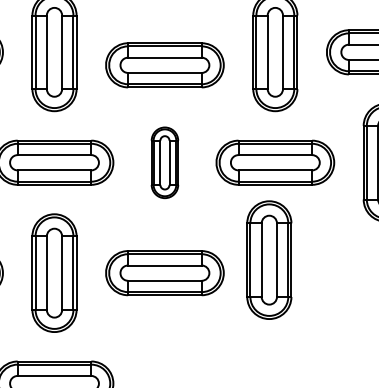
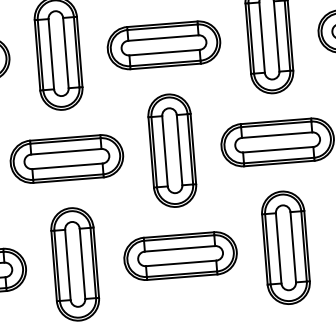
part: (164, 65) -> (163, 45), moved
part: (164, 162) -> (171, 150), size x1.67
part: (269, 259) -> (286, 247), moved

